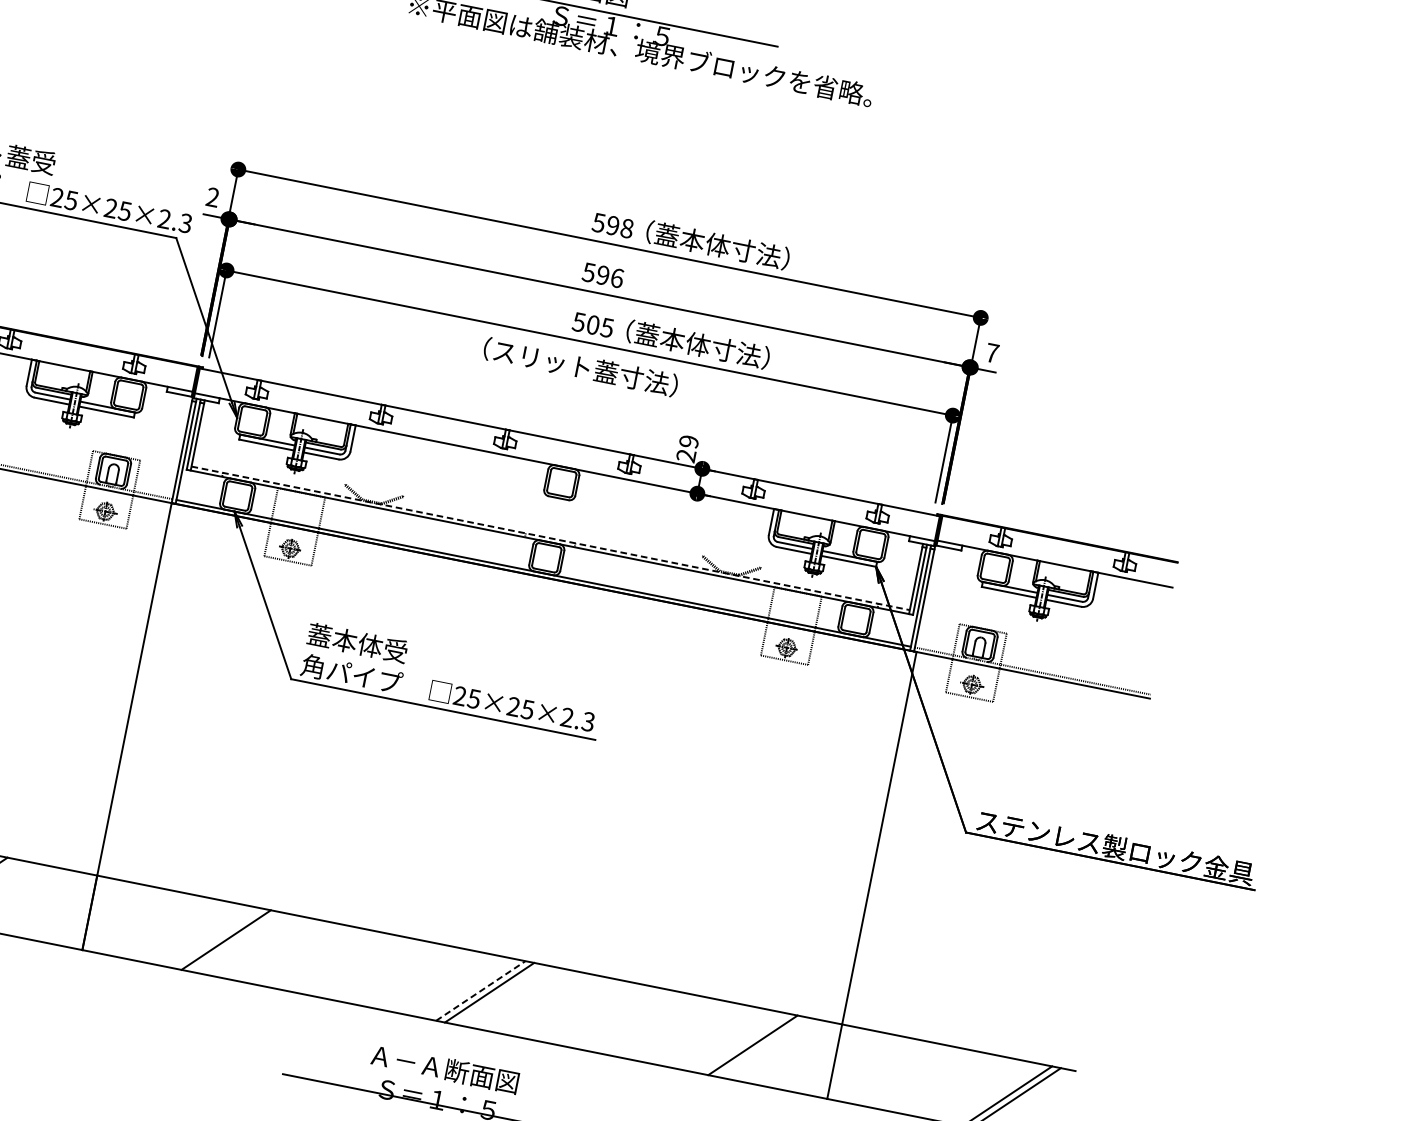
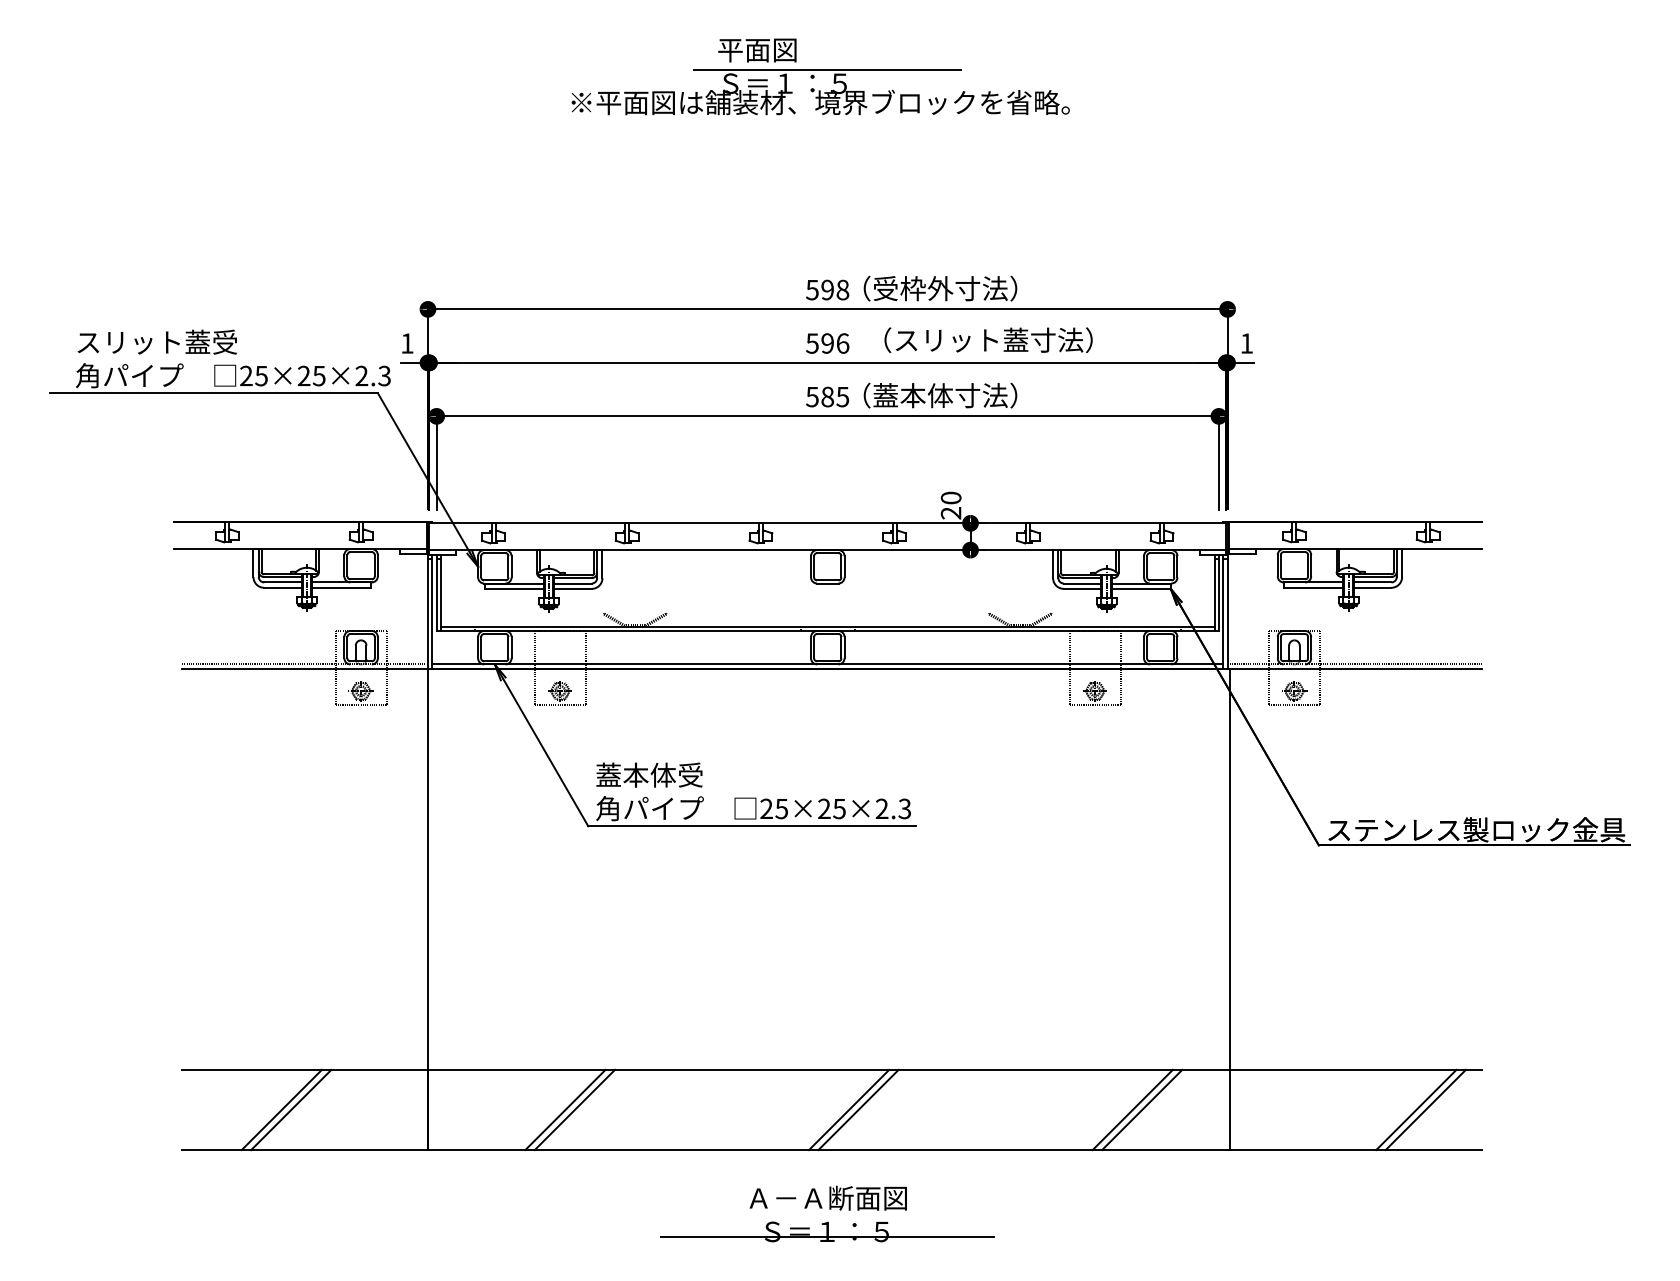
text: (213, 197) -> (407, 343), 2 -> 1
text: (693, 240) -> (913, 288), （蓋本体寸法） -> （受枠外寸法）
text: (592, 325) -> (827, 397), 505 -> 585
text: (991, 353) -> (1246, 343), 7 -> 1
text: (580, 366) -> (988, 339), moved
text: (689, 441) -> (951, 497), 29 -> 20
line: (550, 538) -> (827, 626), dashed -> solid
line: (217, 937) -> (565, 1109), added
line: (481, 990) -> (849, 1109), dashed -> solid
line: (744, 1043) -> (1132, 1109), added

